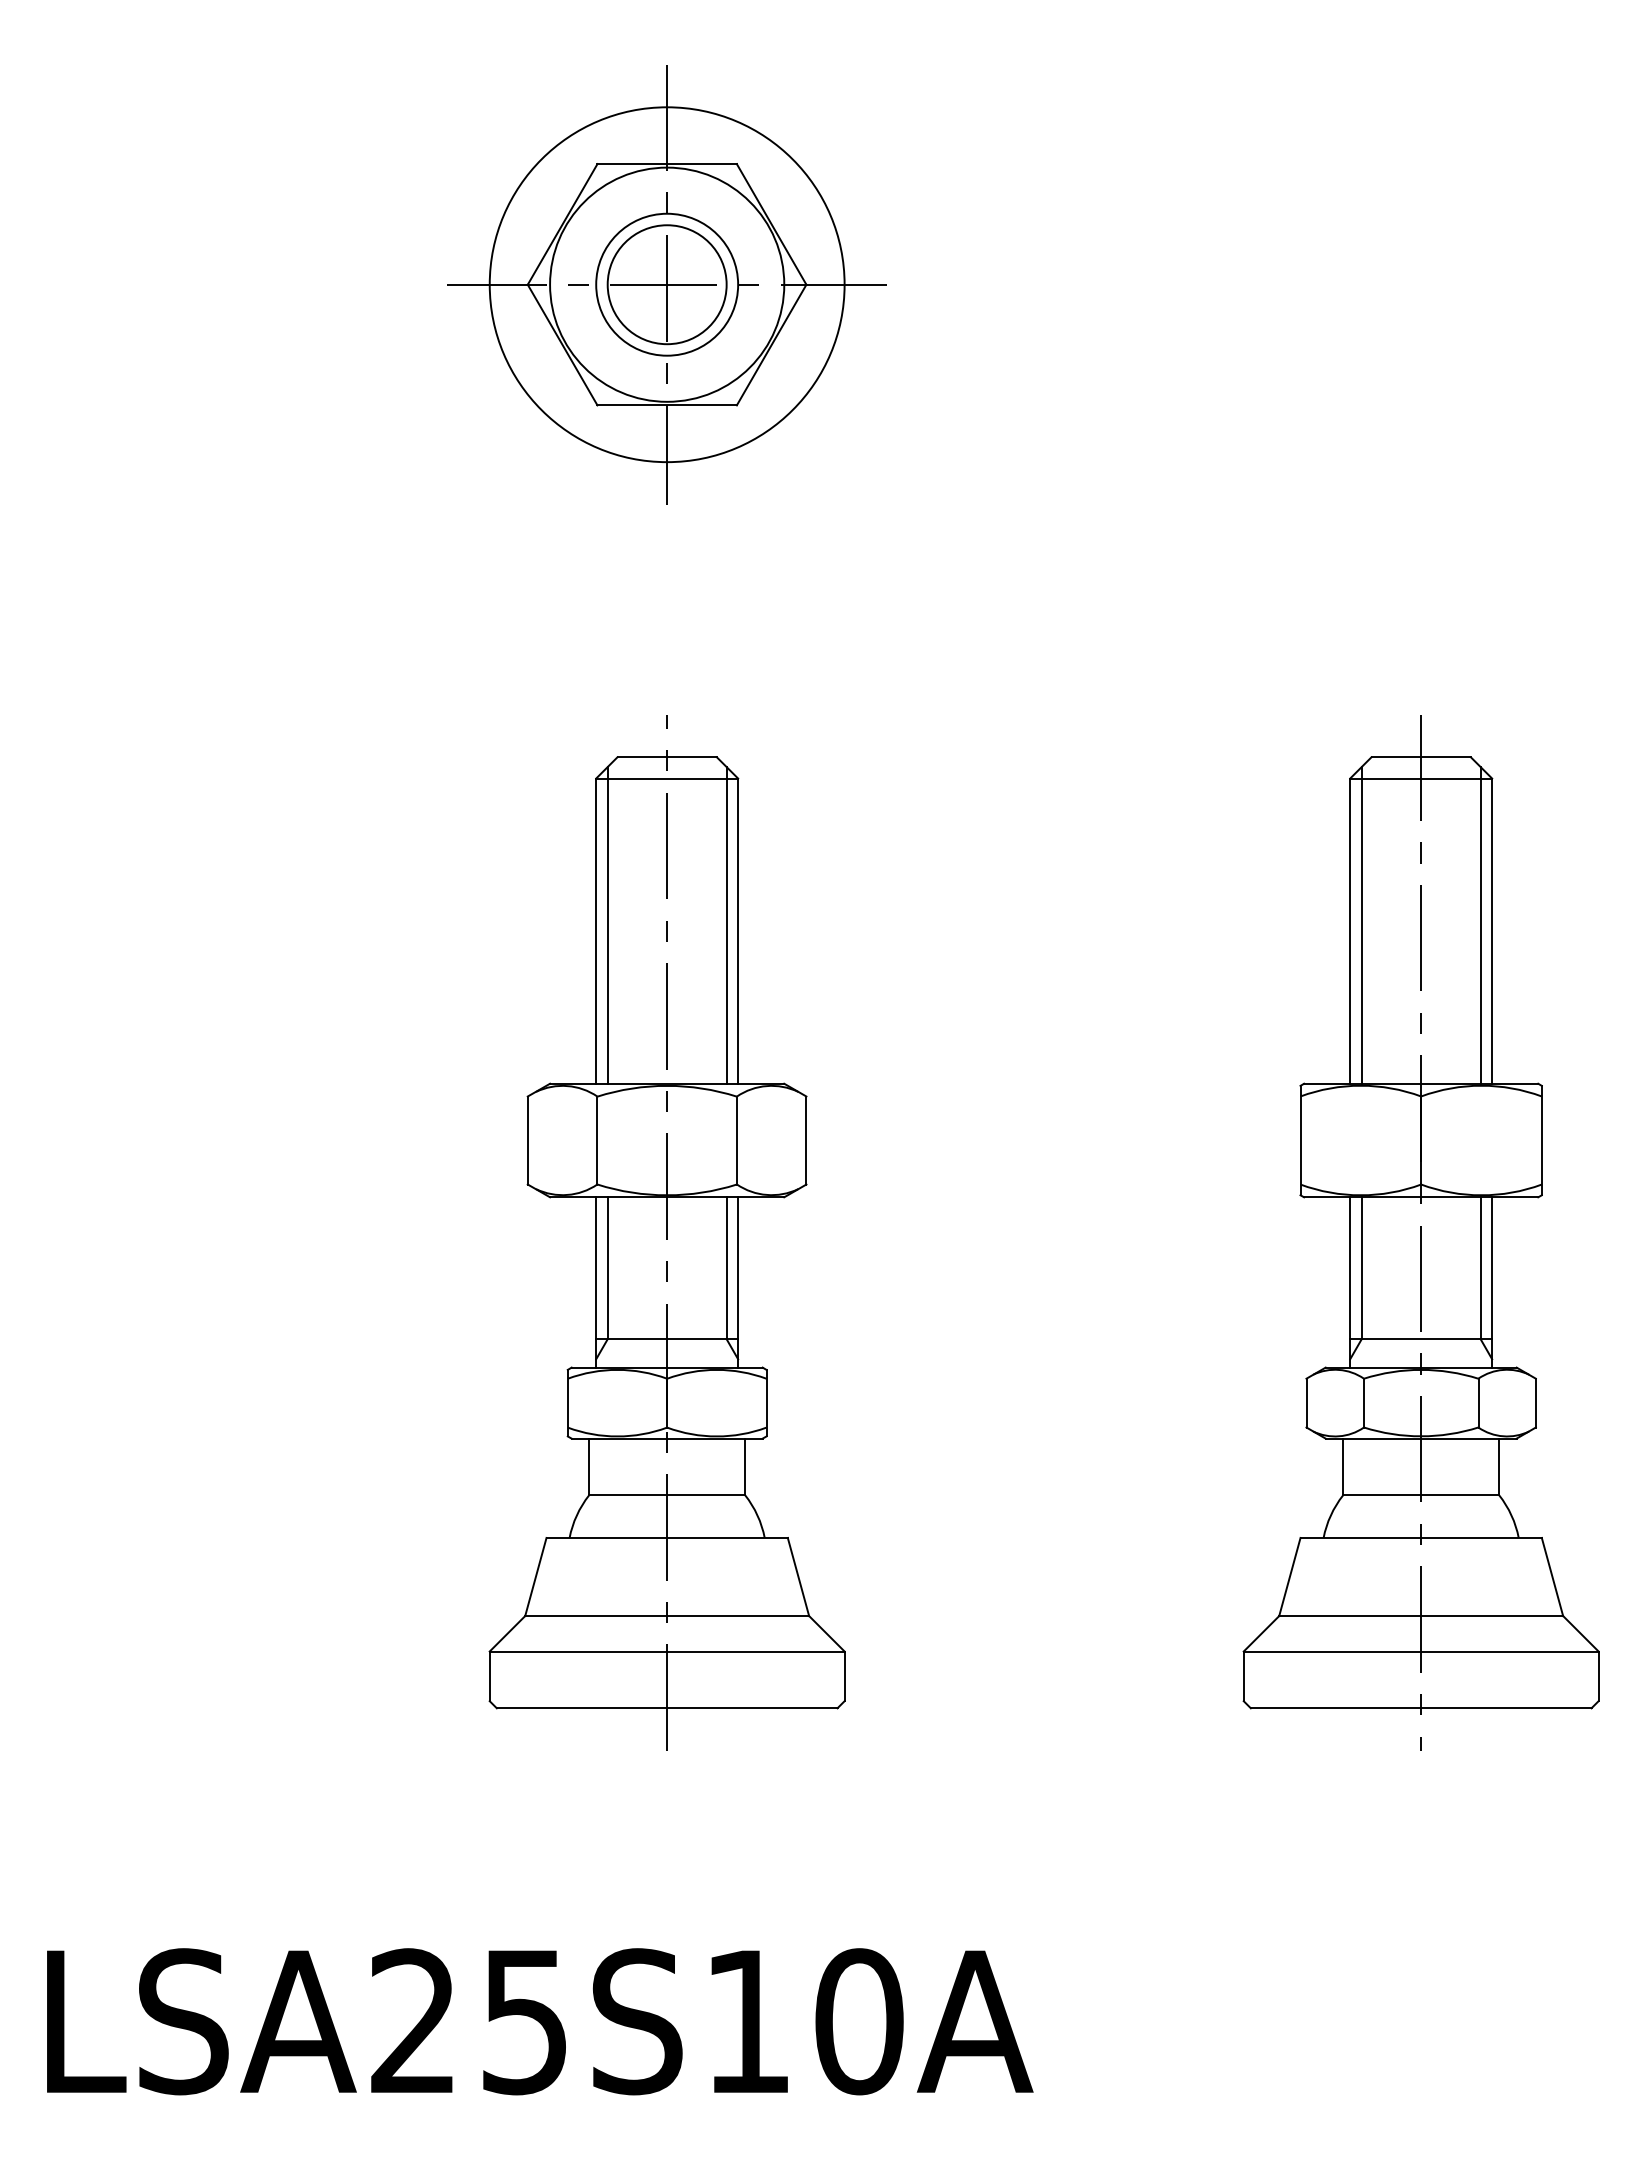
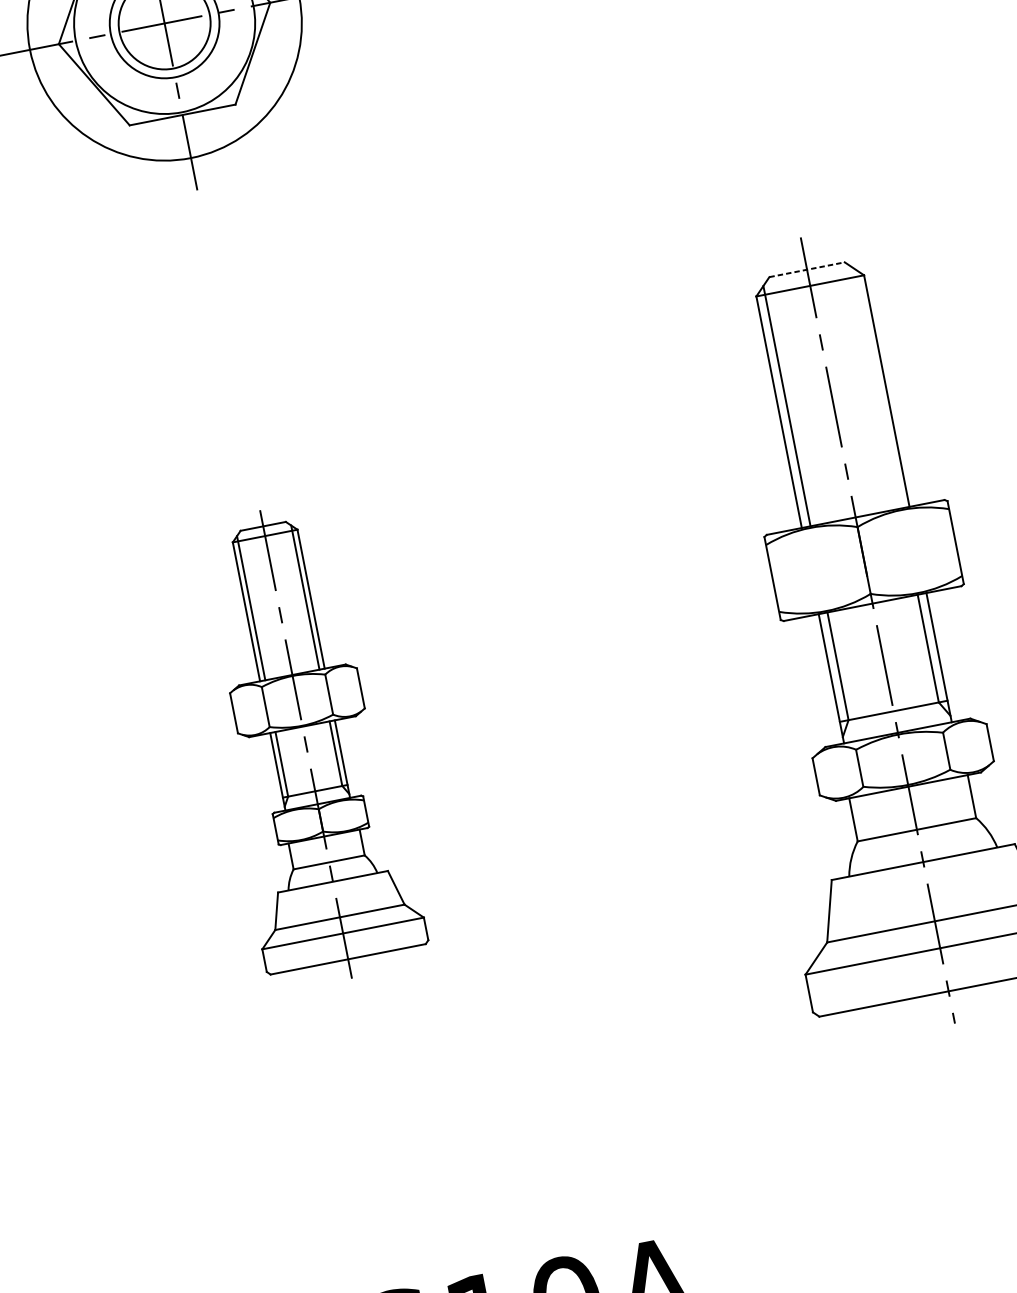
line: (1421, 757) -> (807, 269), solid -> dashed
line: (1480, 925) -> (877, 388), removed
part: (666, 1232) -> (305, 742), size x0.6

